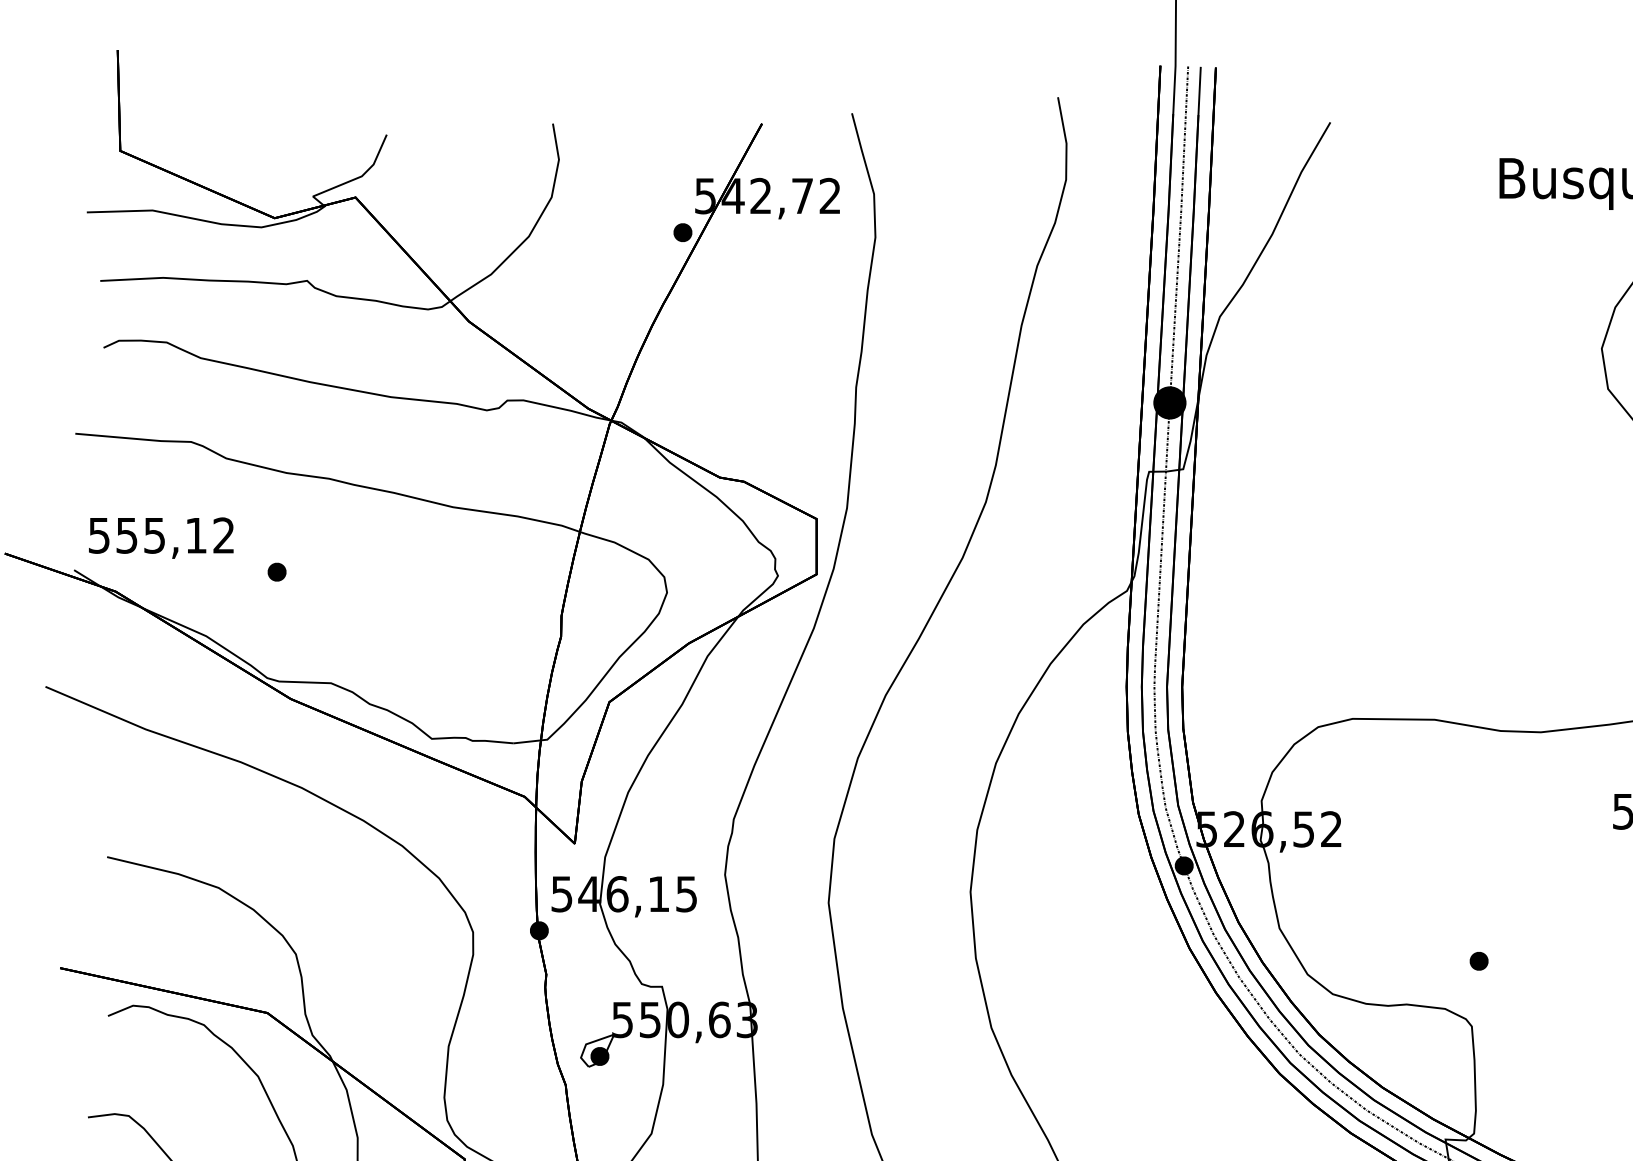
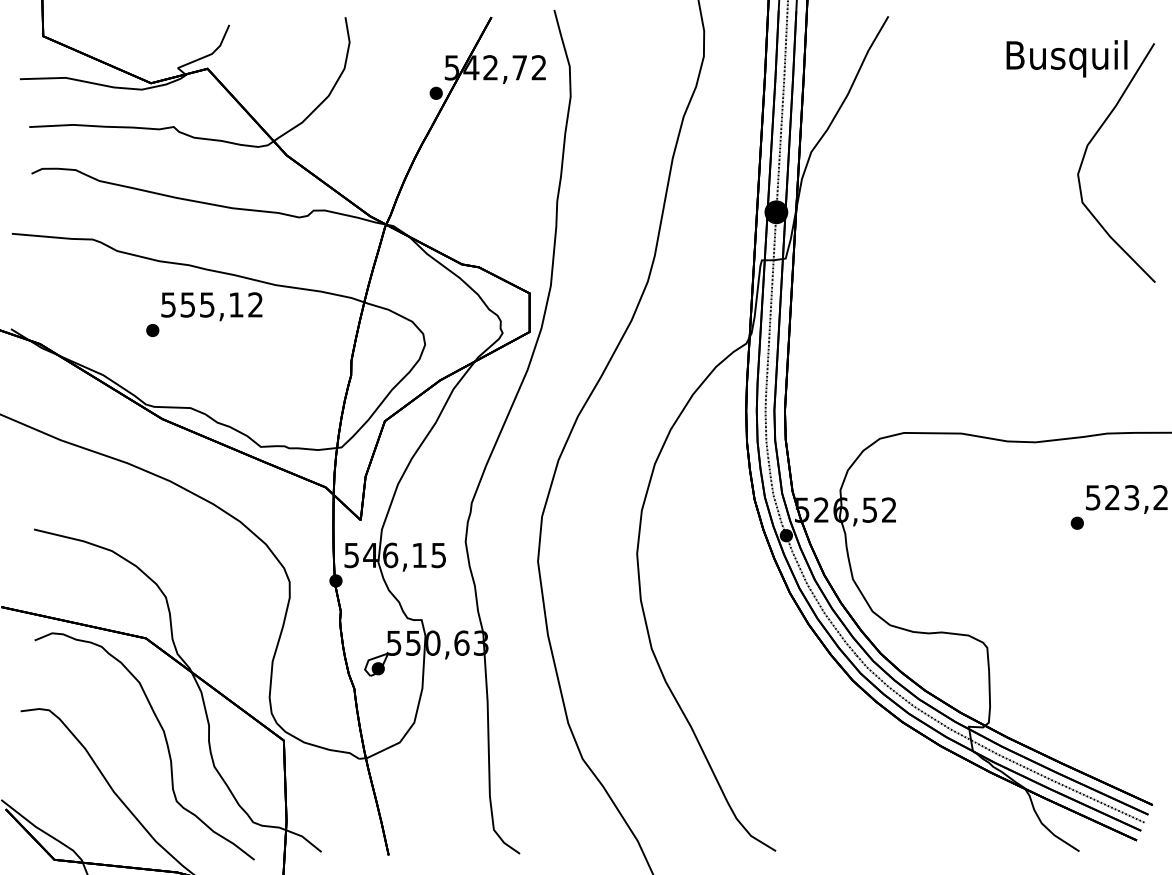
text: (160, 537) -> (211, 306), moved
part: (1477, 960) -> (1076, 522), moved

